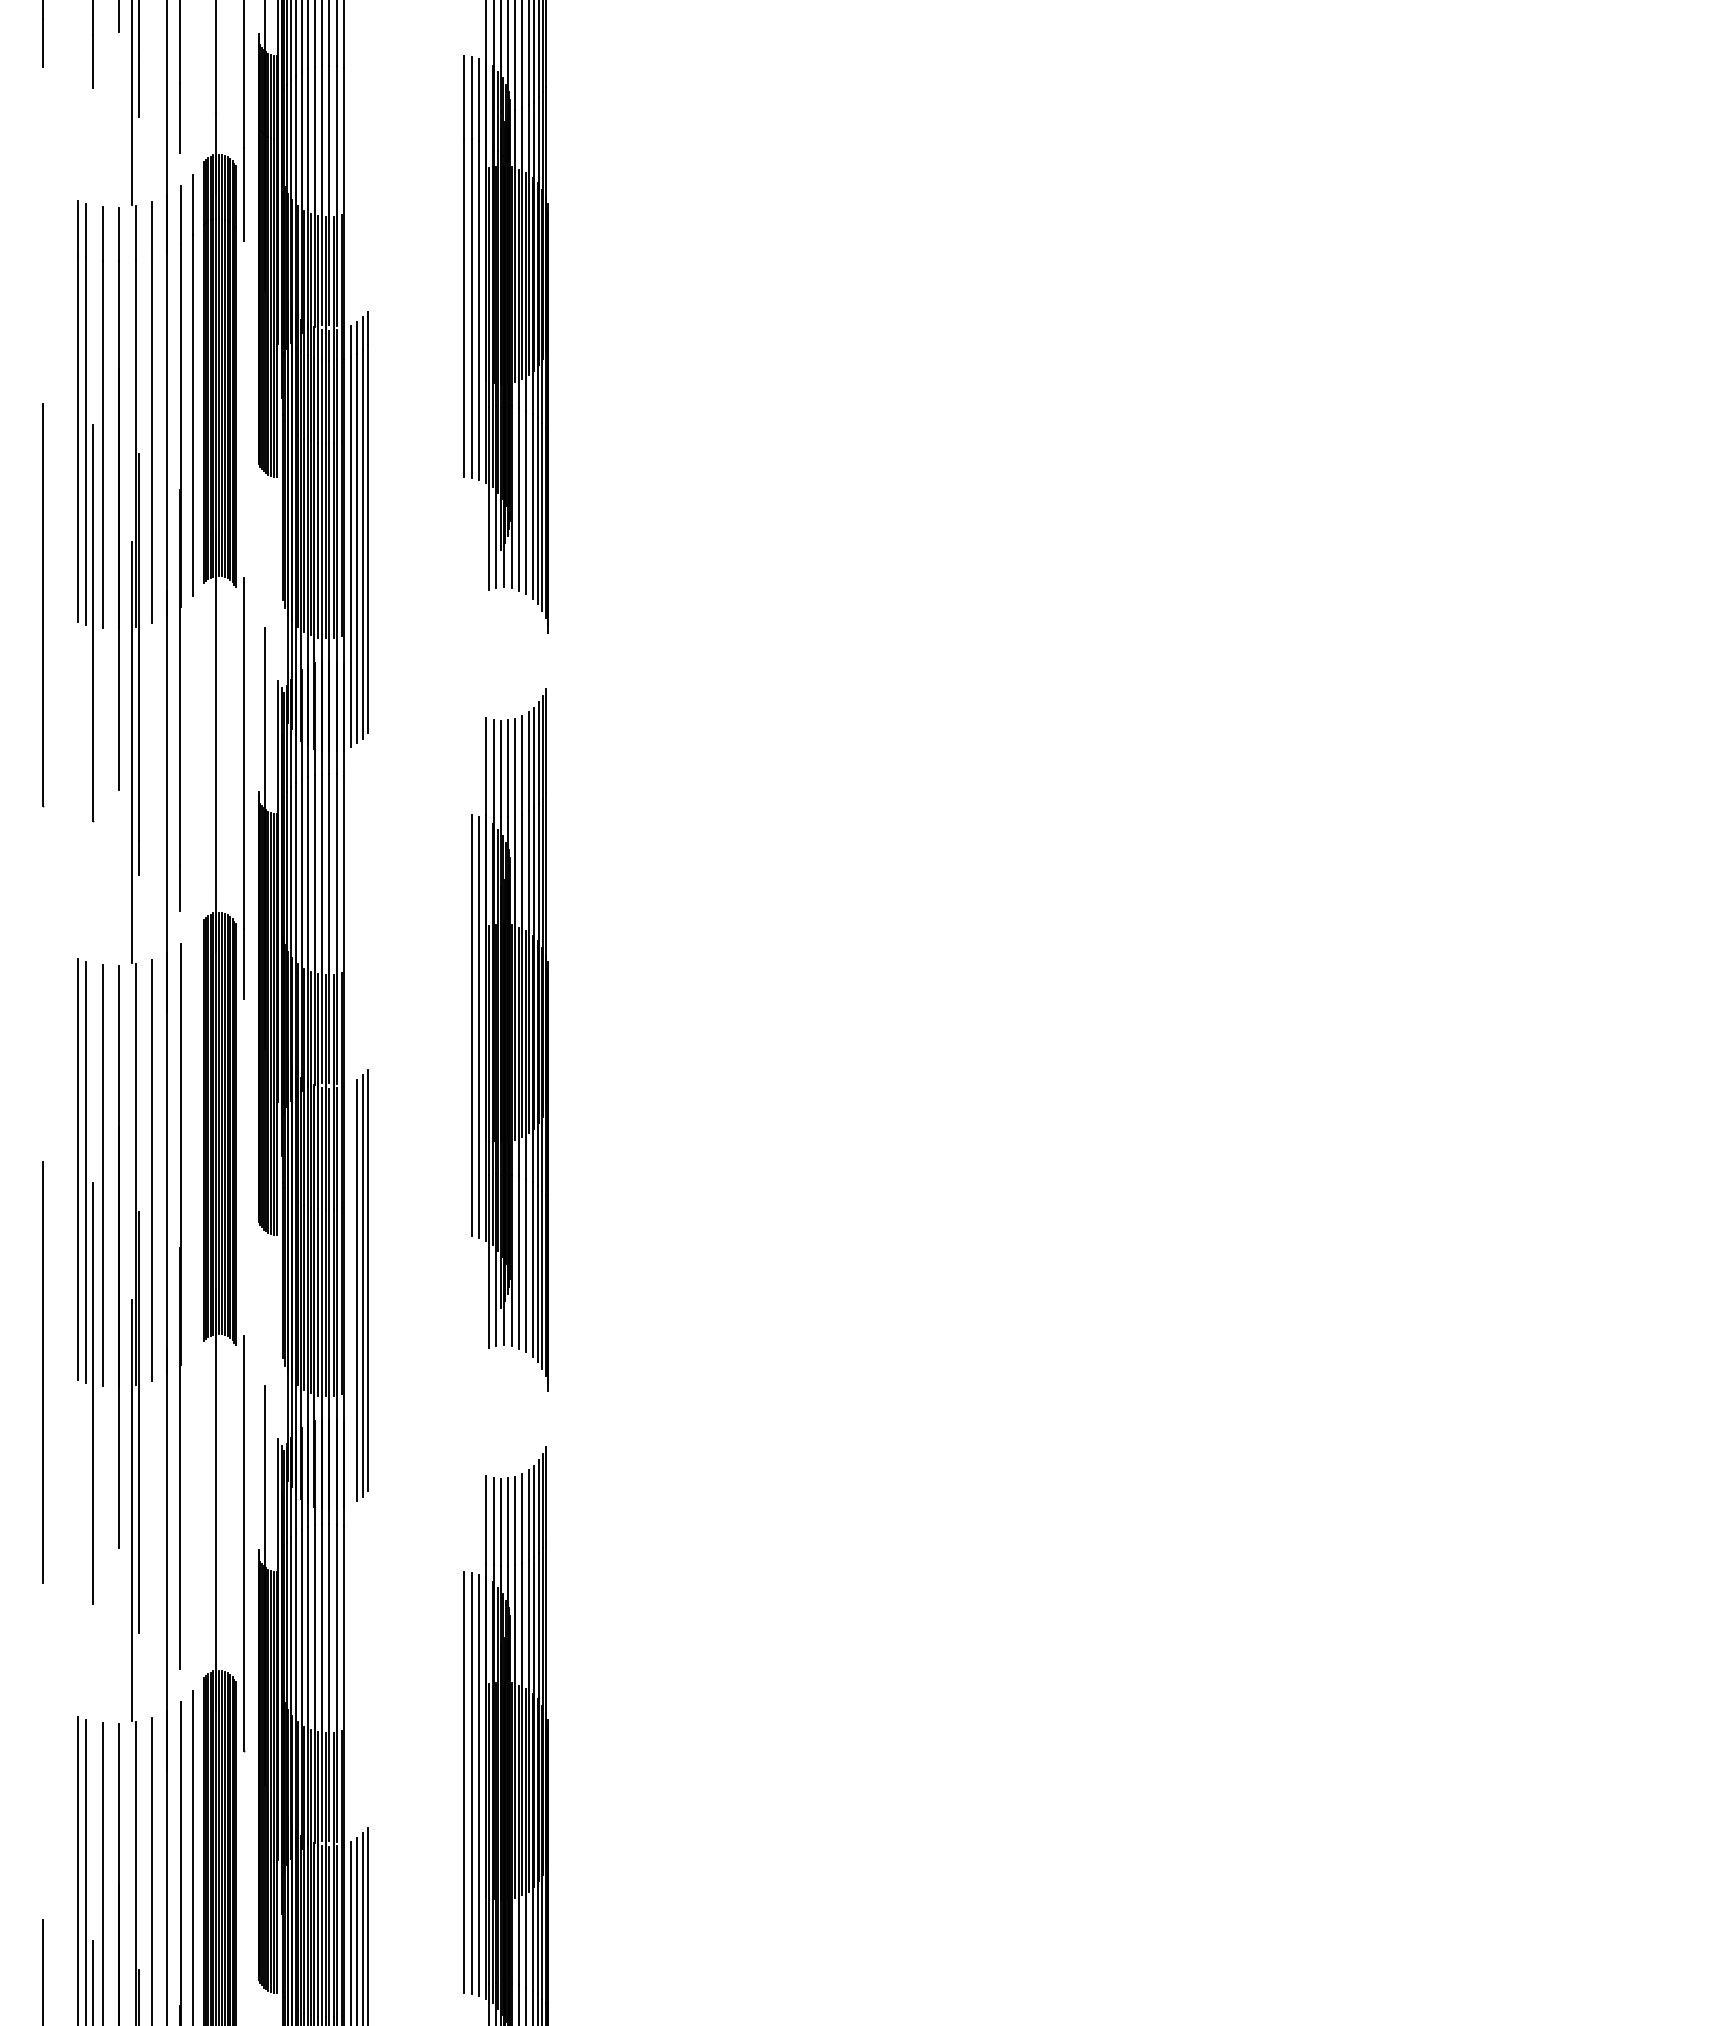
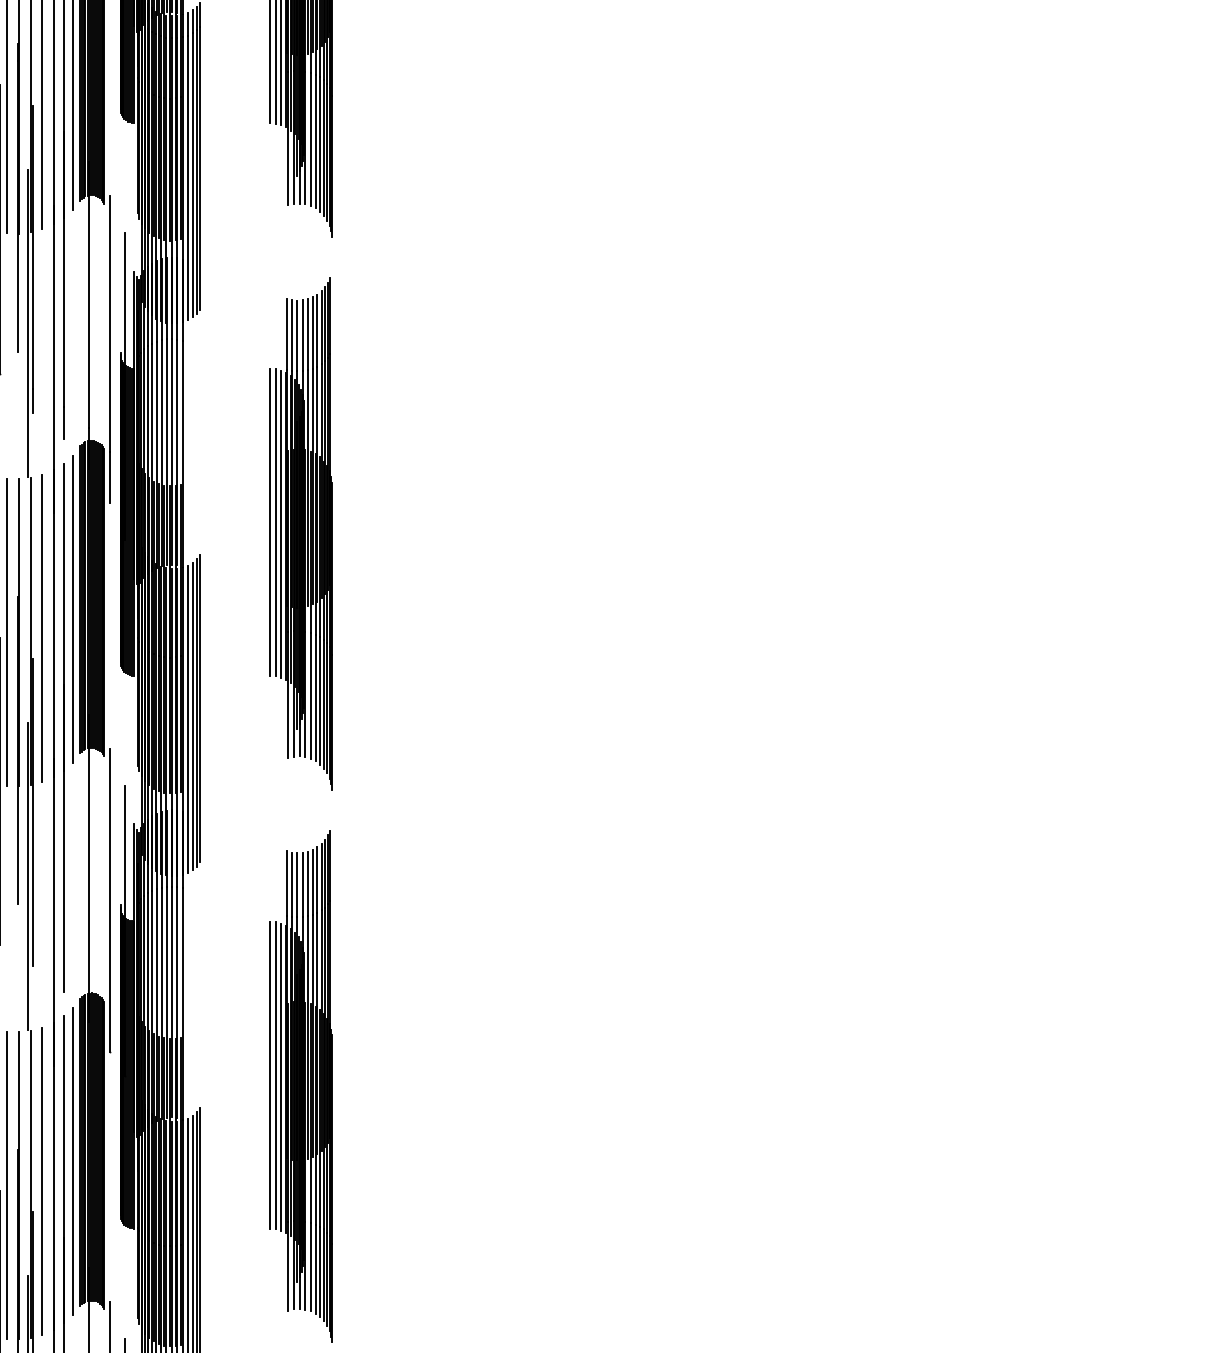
line: (463, 1024) -> (269, 522), added
line: (193, 1143) -> (73, 609), added
line: (350, 1294) -> (187, 719), added

